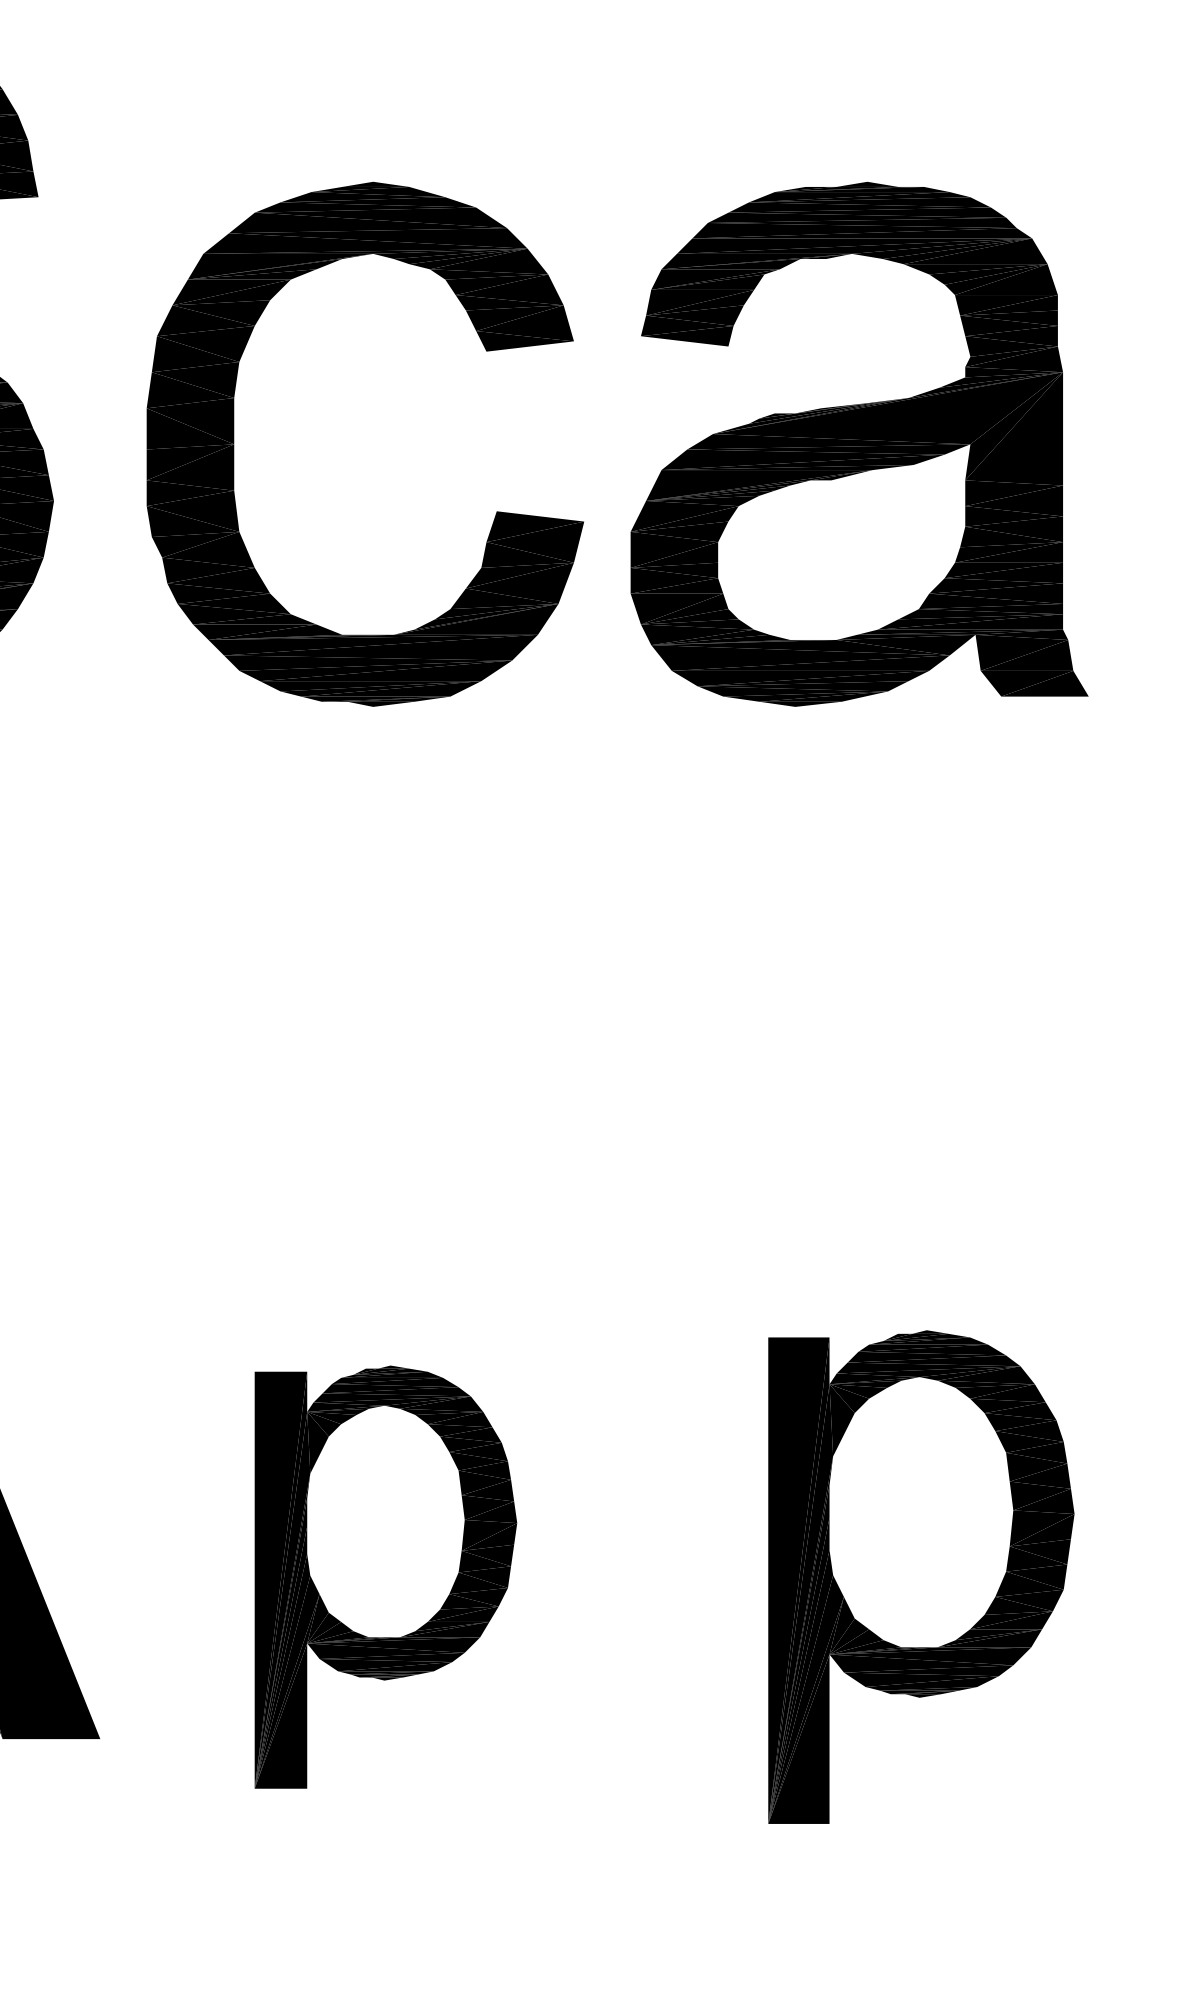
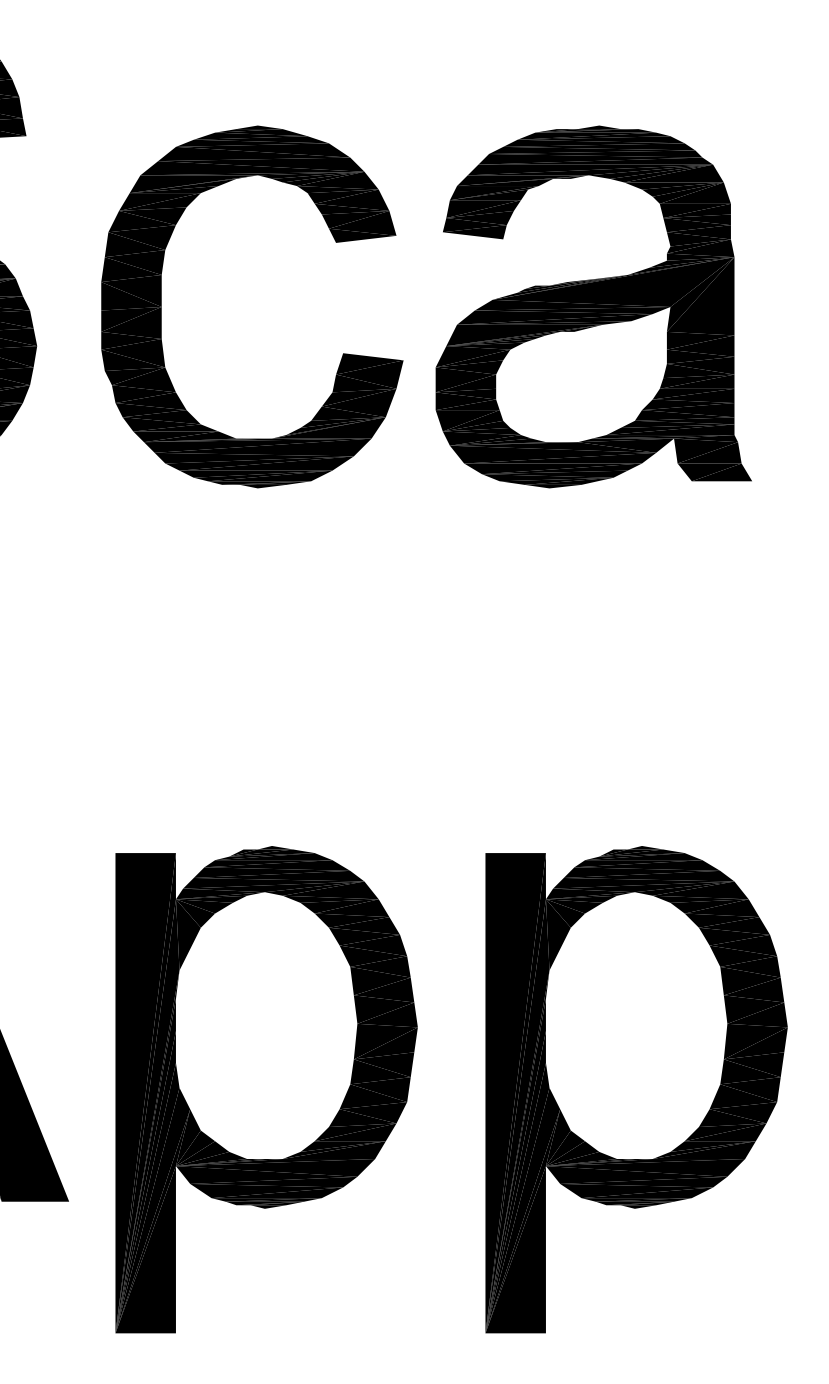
part: (385, 1576) -> (266, 1089), size x1.67
part: (921, 1576) -> (636, 1089), size x1.43

